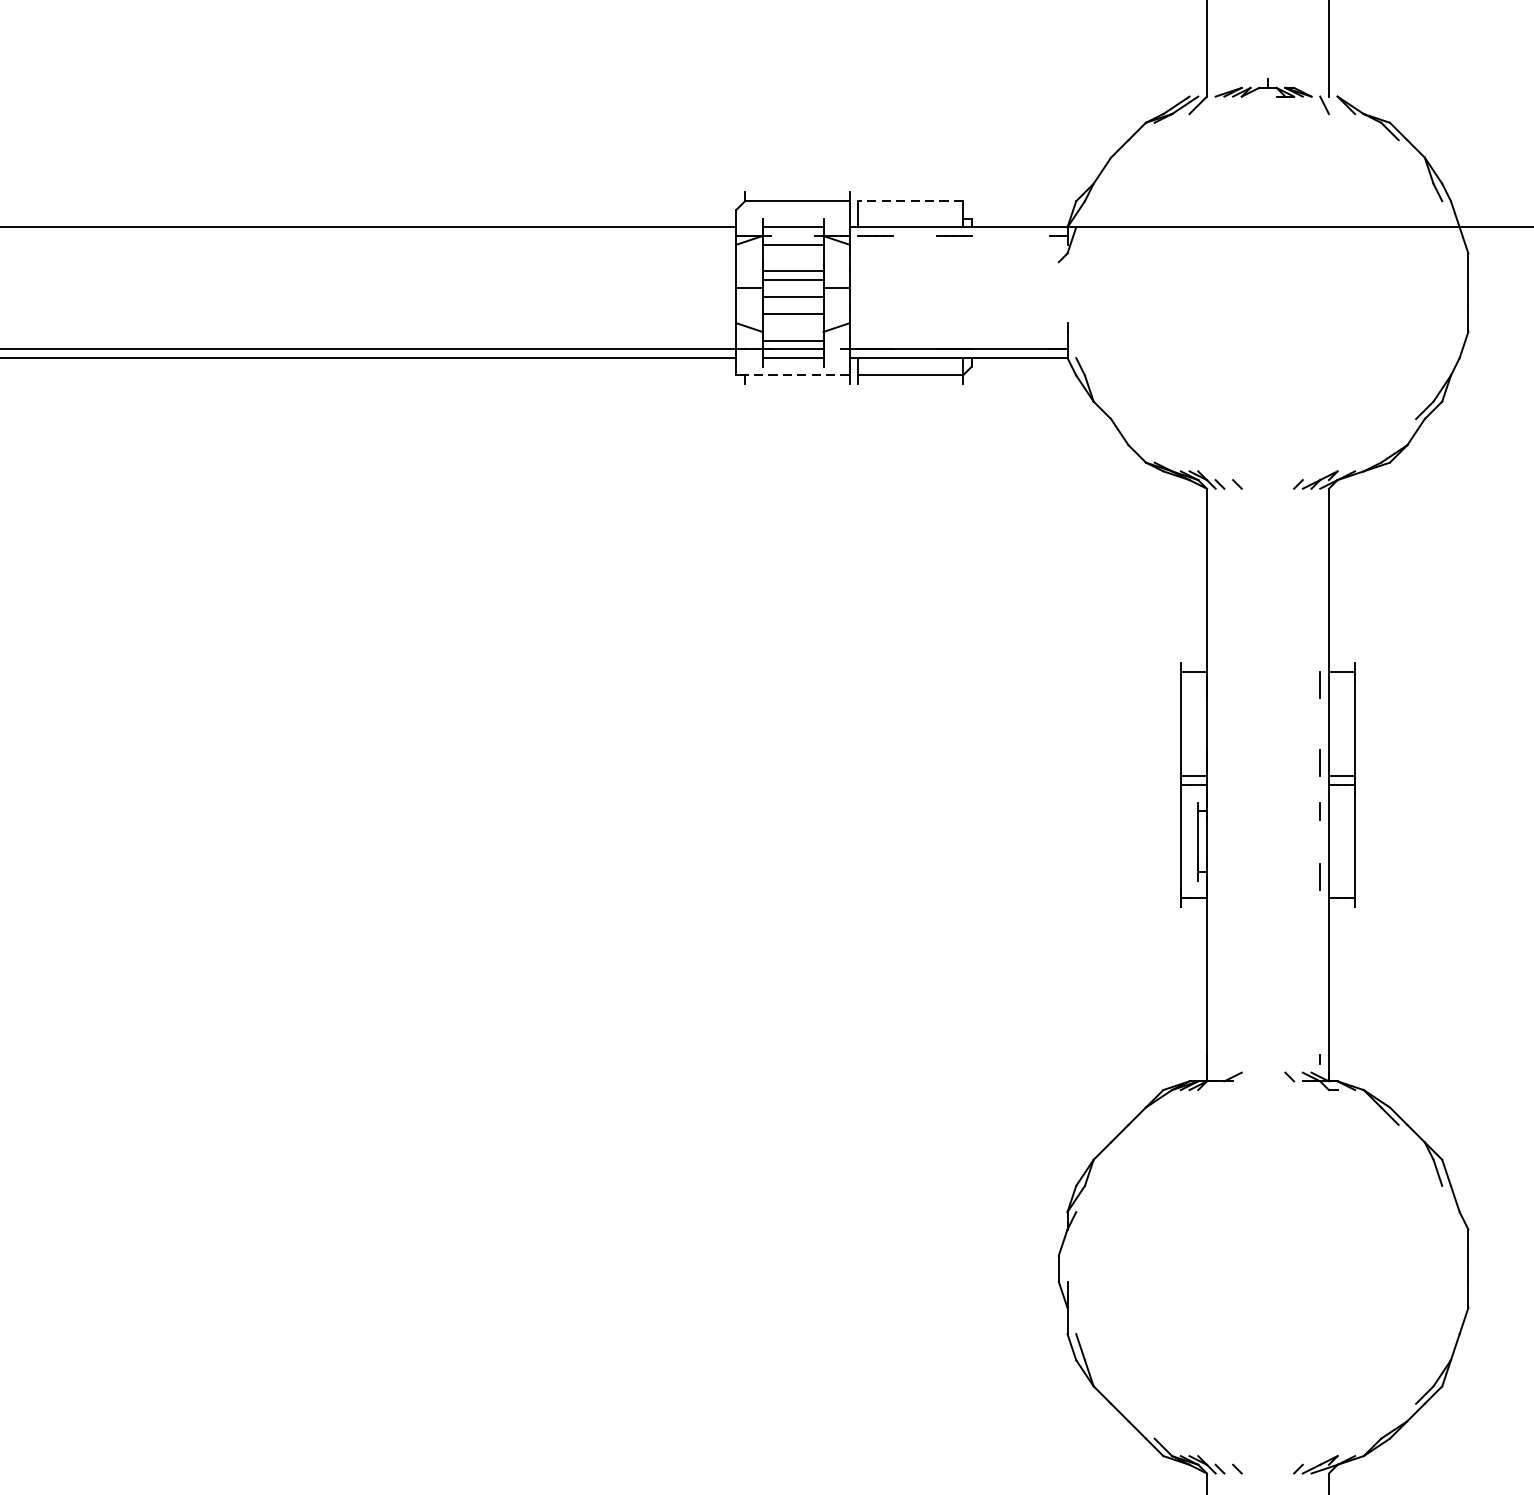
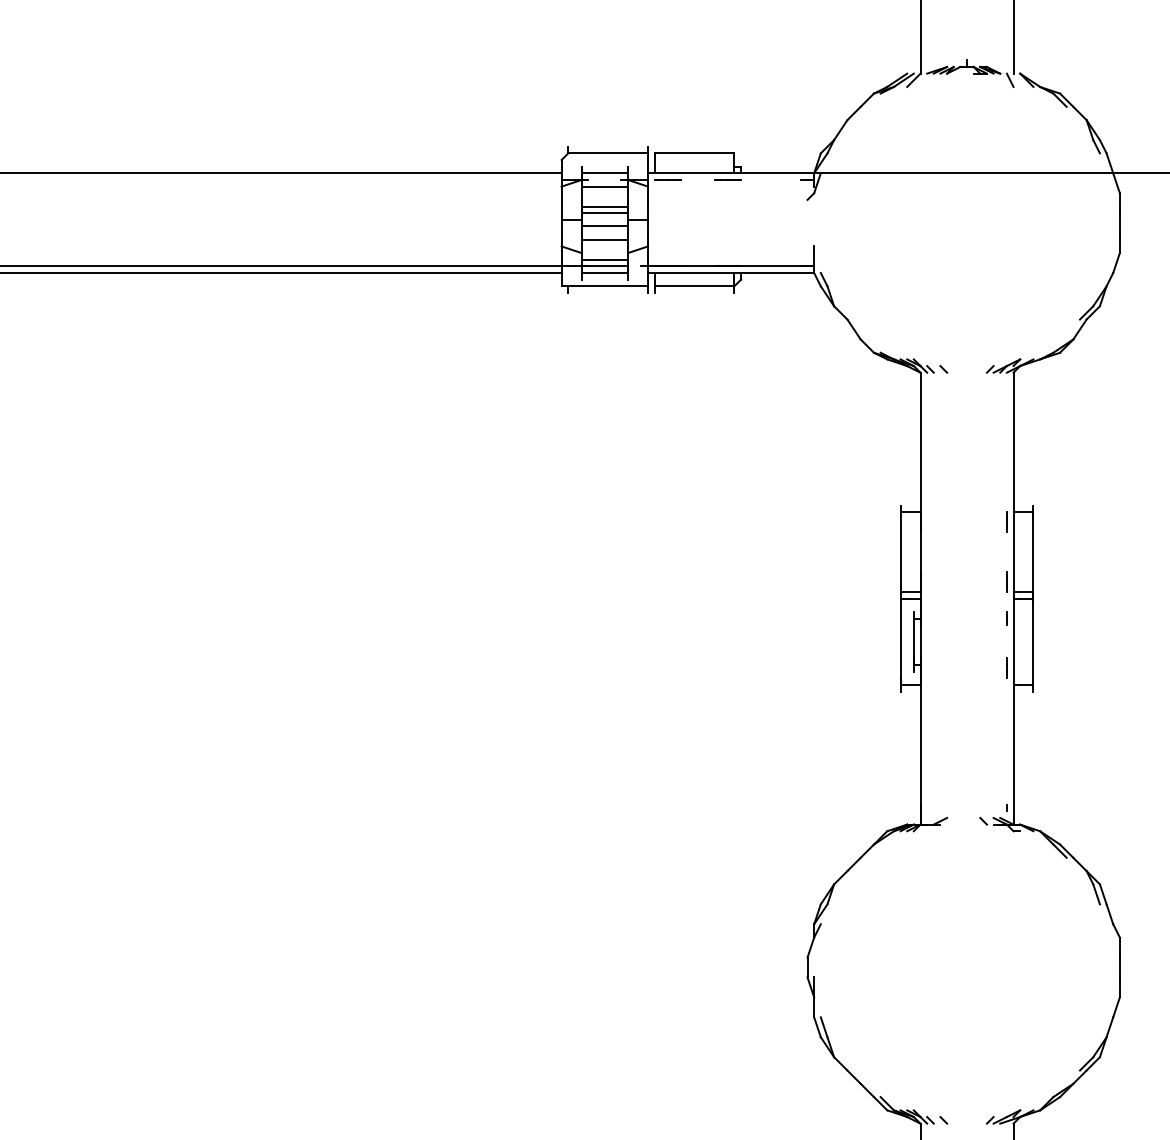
line: (910, 201) -> (694, 153), dashed -> solid
line: (792, 375) -> (604, 286), dashed -> solid

